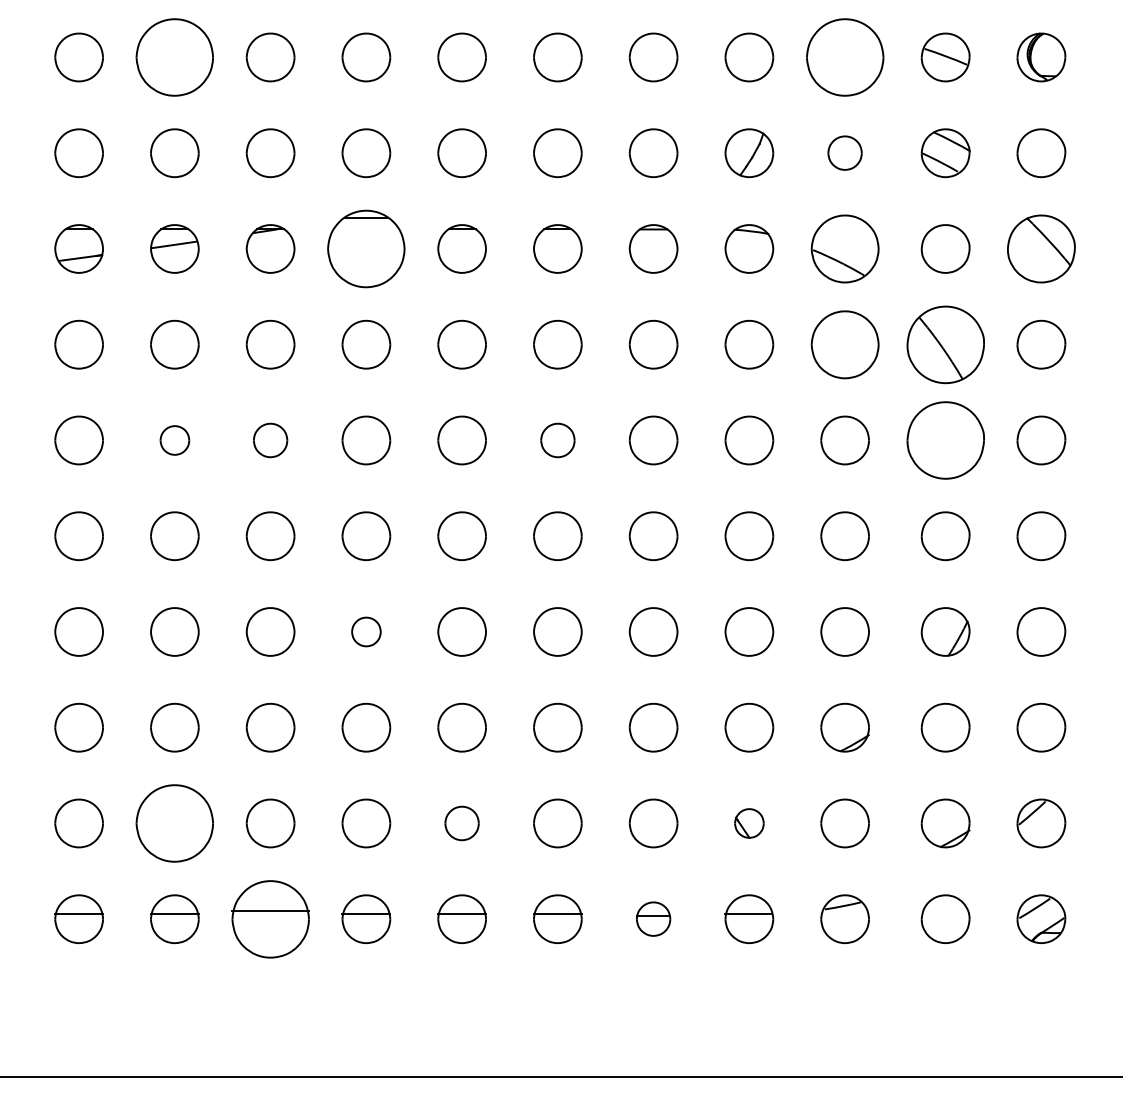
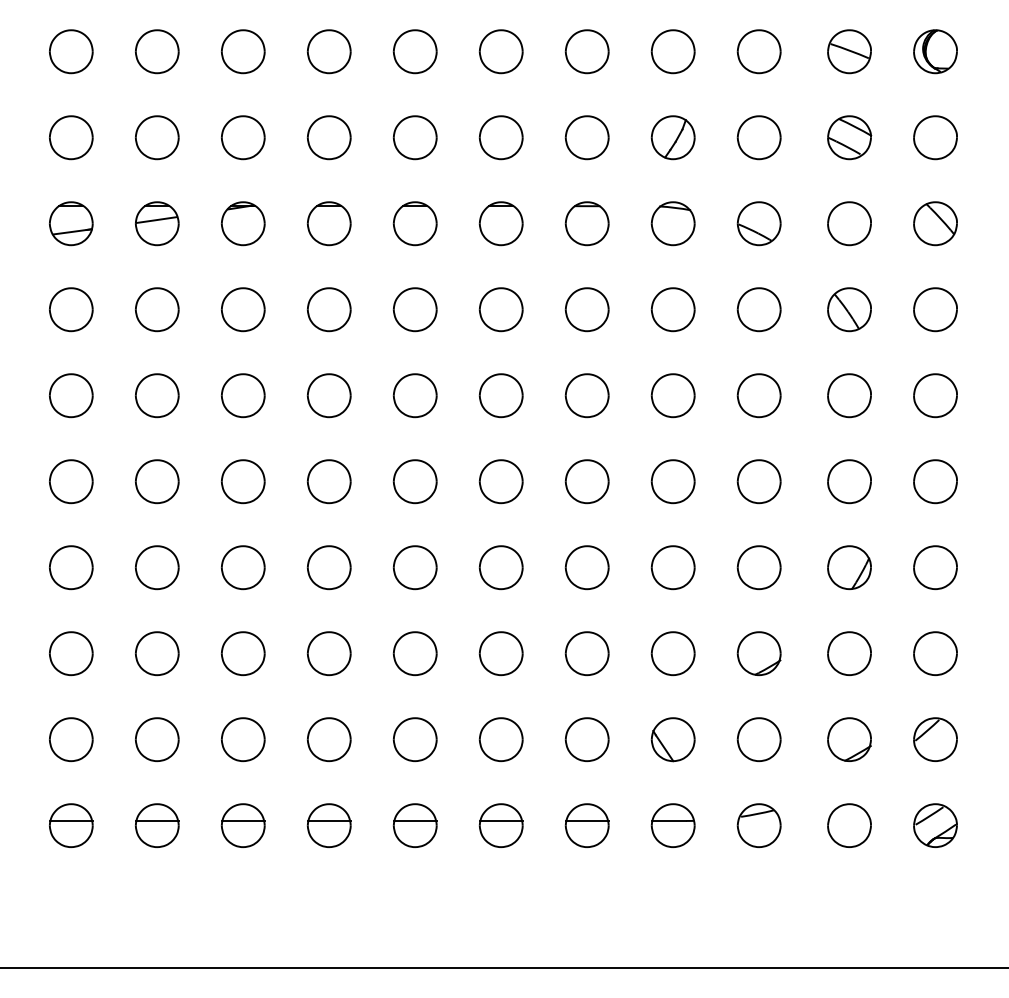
part: (174, 57) -> (156, 51), size x0.62
part: (844, 57) -> (758, 51), size x0.62
part: (844, 152) -> (758, 137), size x1.43
part: (366, 248) -> (329, 223), size x0.62
part: (844, 248) -> (758, 223), size x0.71
part: (1041, 248) -> (935, 223), size x0.71
part: (844, 344) -> (758, 309), size x0.71
part: (945, 344) -> (849, 309), size x0.62
part: (174, 440) -> (156, 395), size x1.67
part: (270, 440) -> (243, 395), size x1.43
part: (557, 440) -> (500, 395), size x1.43
part: (945, 440) -> (849, 395), size x0.62
part: (366, 631) -> (329, 567), size x1.67
part: (174, 823) -> (156, 739), size x0.62
part: (461, 823) -> (414, 739), size x1.43
part: (749, 823) -> (673, 739), size x1.67
part: (270, 918) -> (243, 825), size x0.62
part: (653, 918) -> (587, 825), size x1.43

